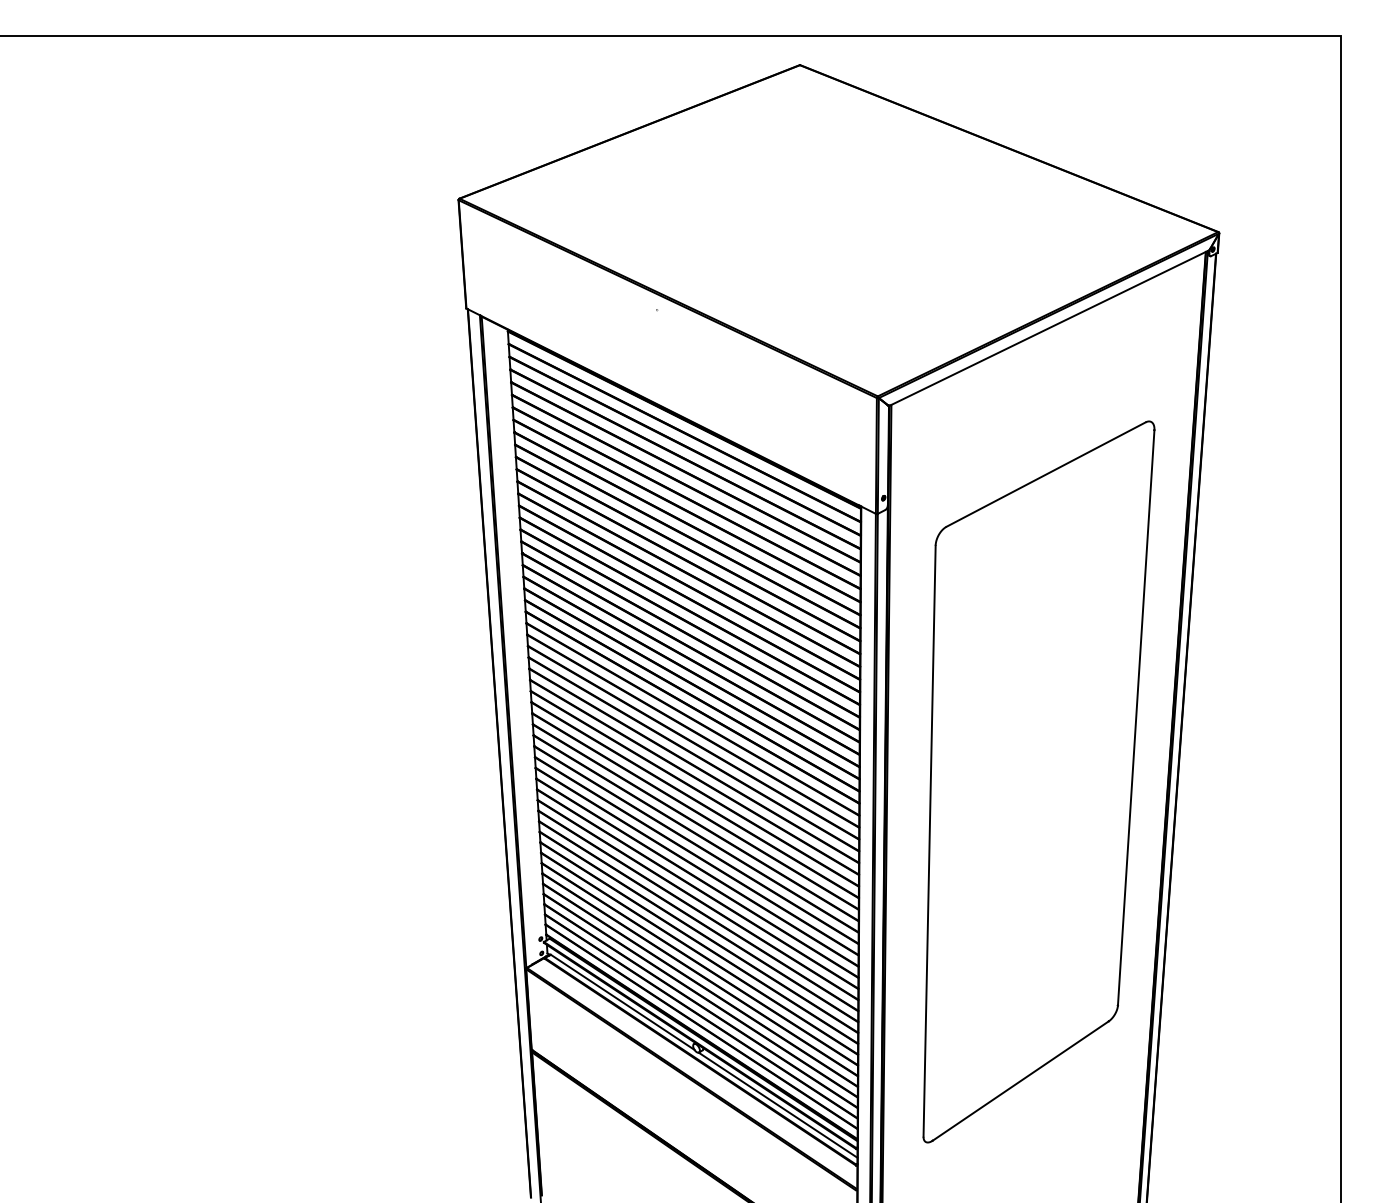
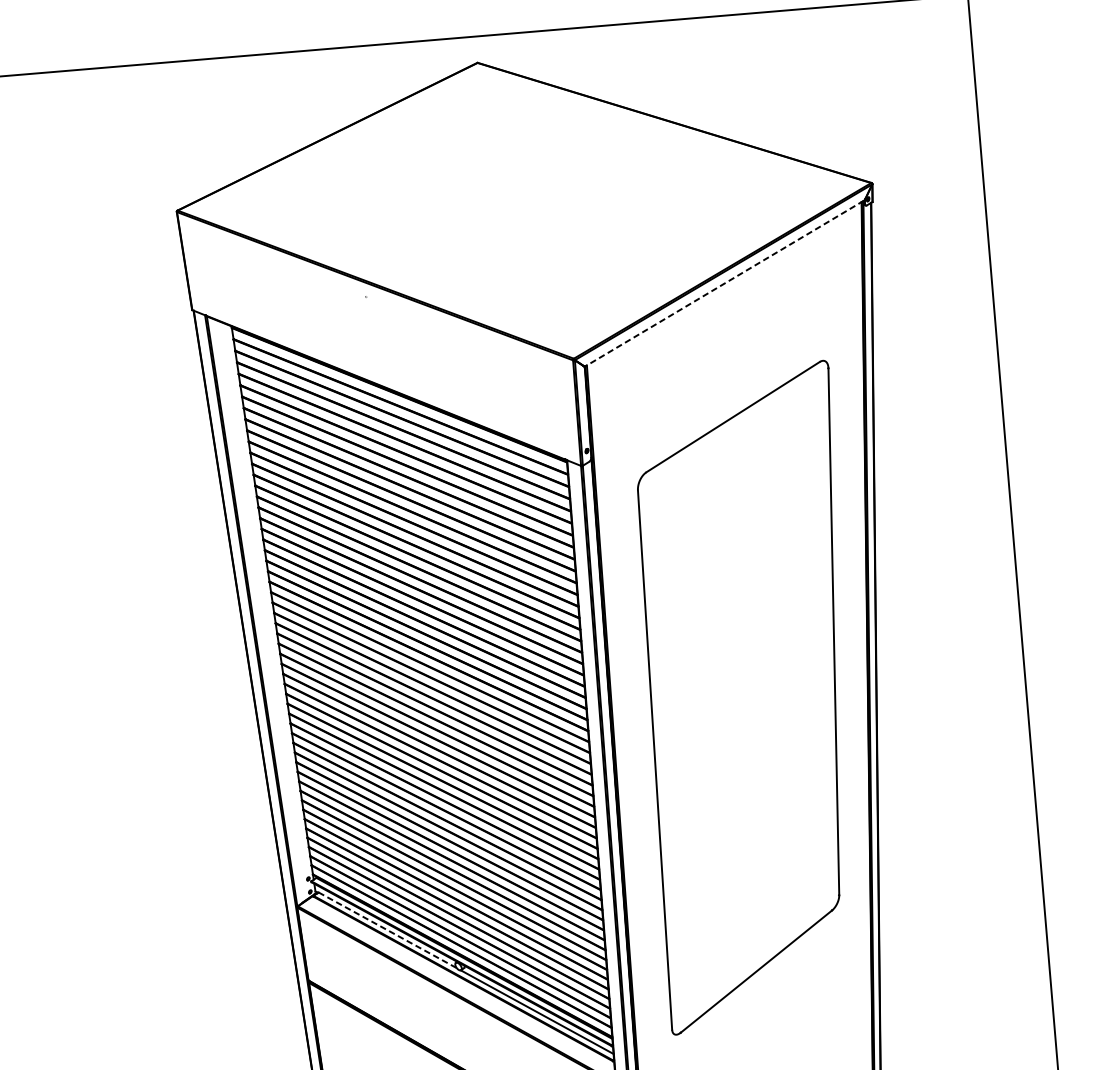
line: (1049, 328) -> (725, 283), solid -> dashed
line: (623, 1002) -> (388, 930), solid -> dashed

